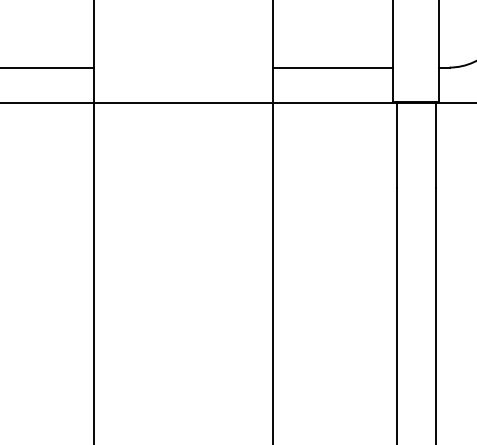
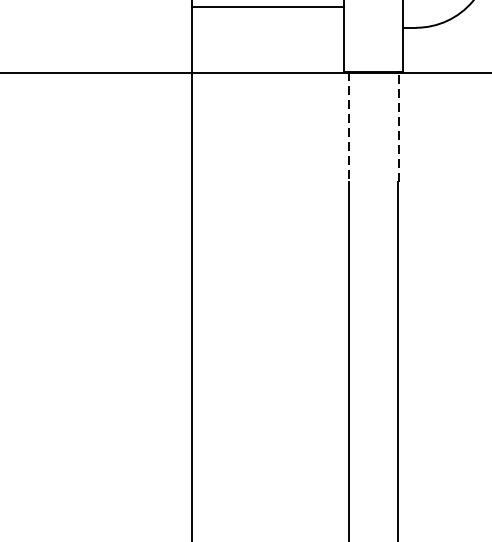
line: (332, 67) -> (267, 7), moved
line: (435, 144) -> (398, 125), solid -> dashed
line: (396, 145) -> (348, 126), solid -> dashed

